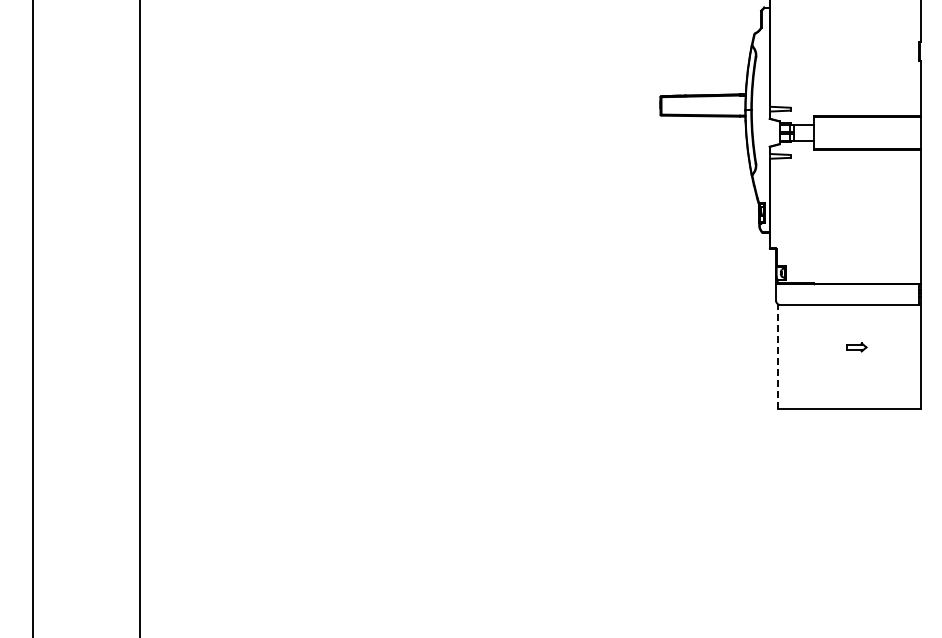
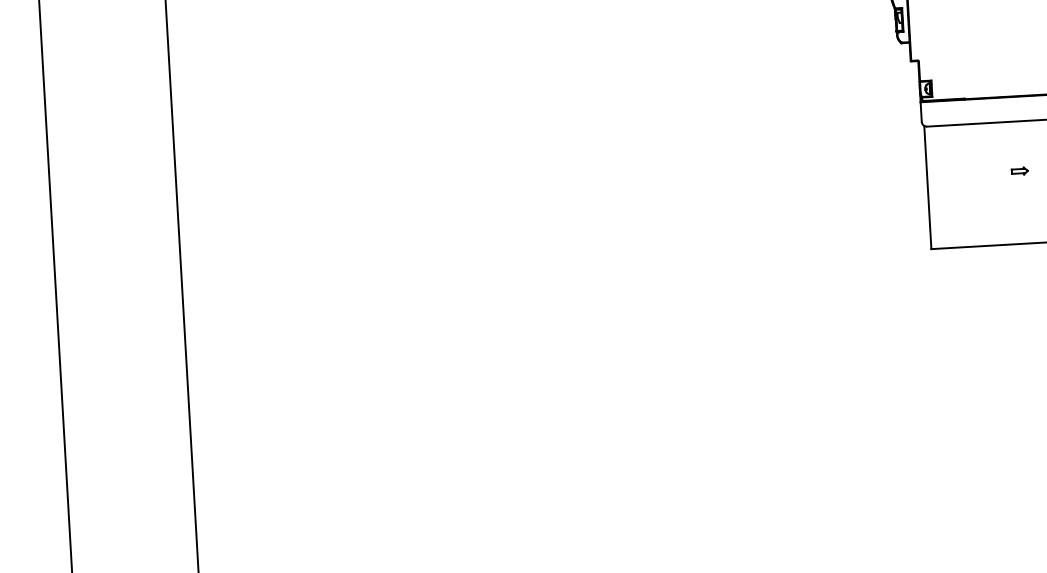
part: (856, 347) -> (1019, 171), size x0.71
line: (778, 356) -> (928, 187), dashed -> solid

